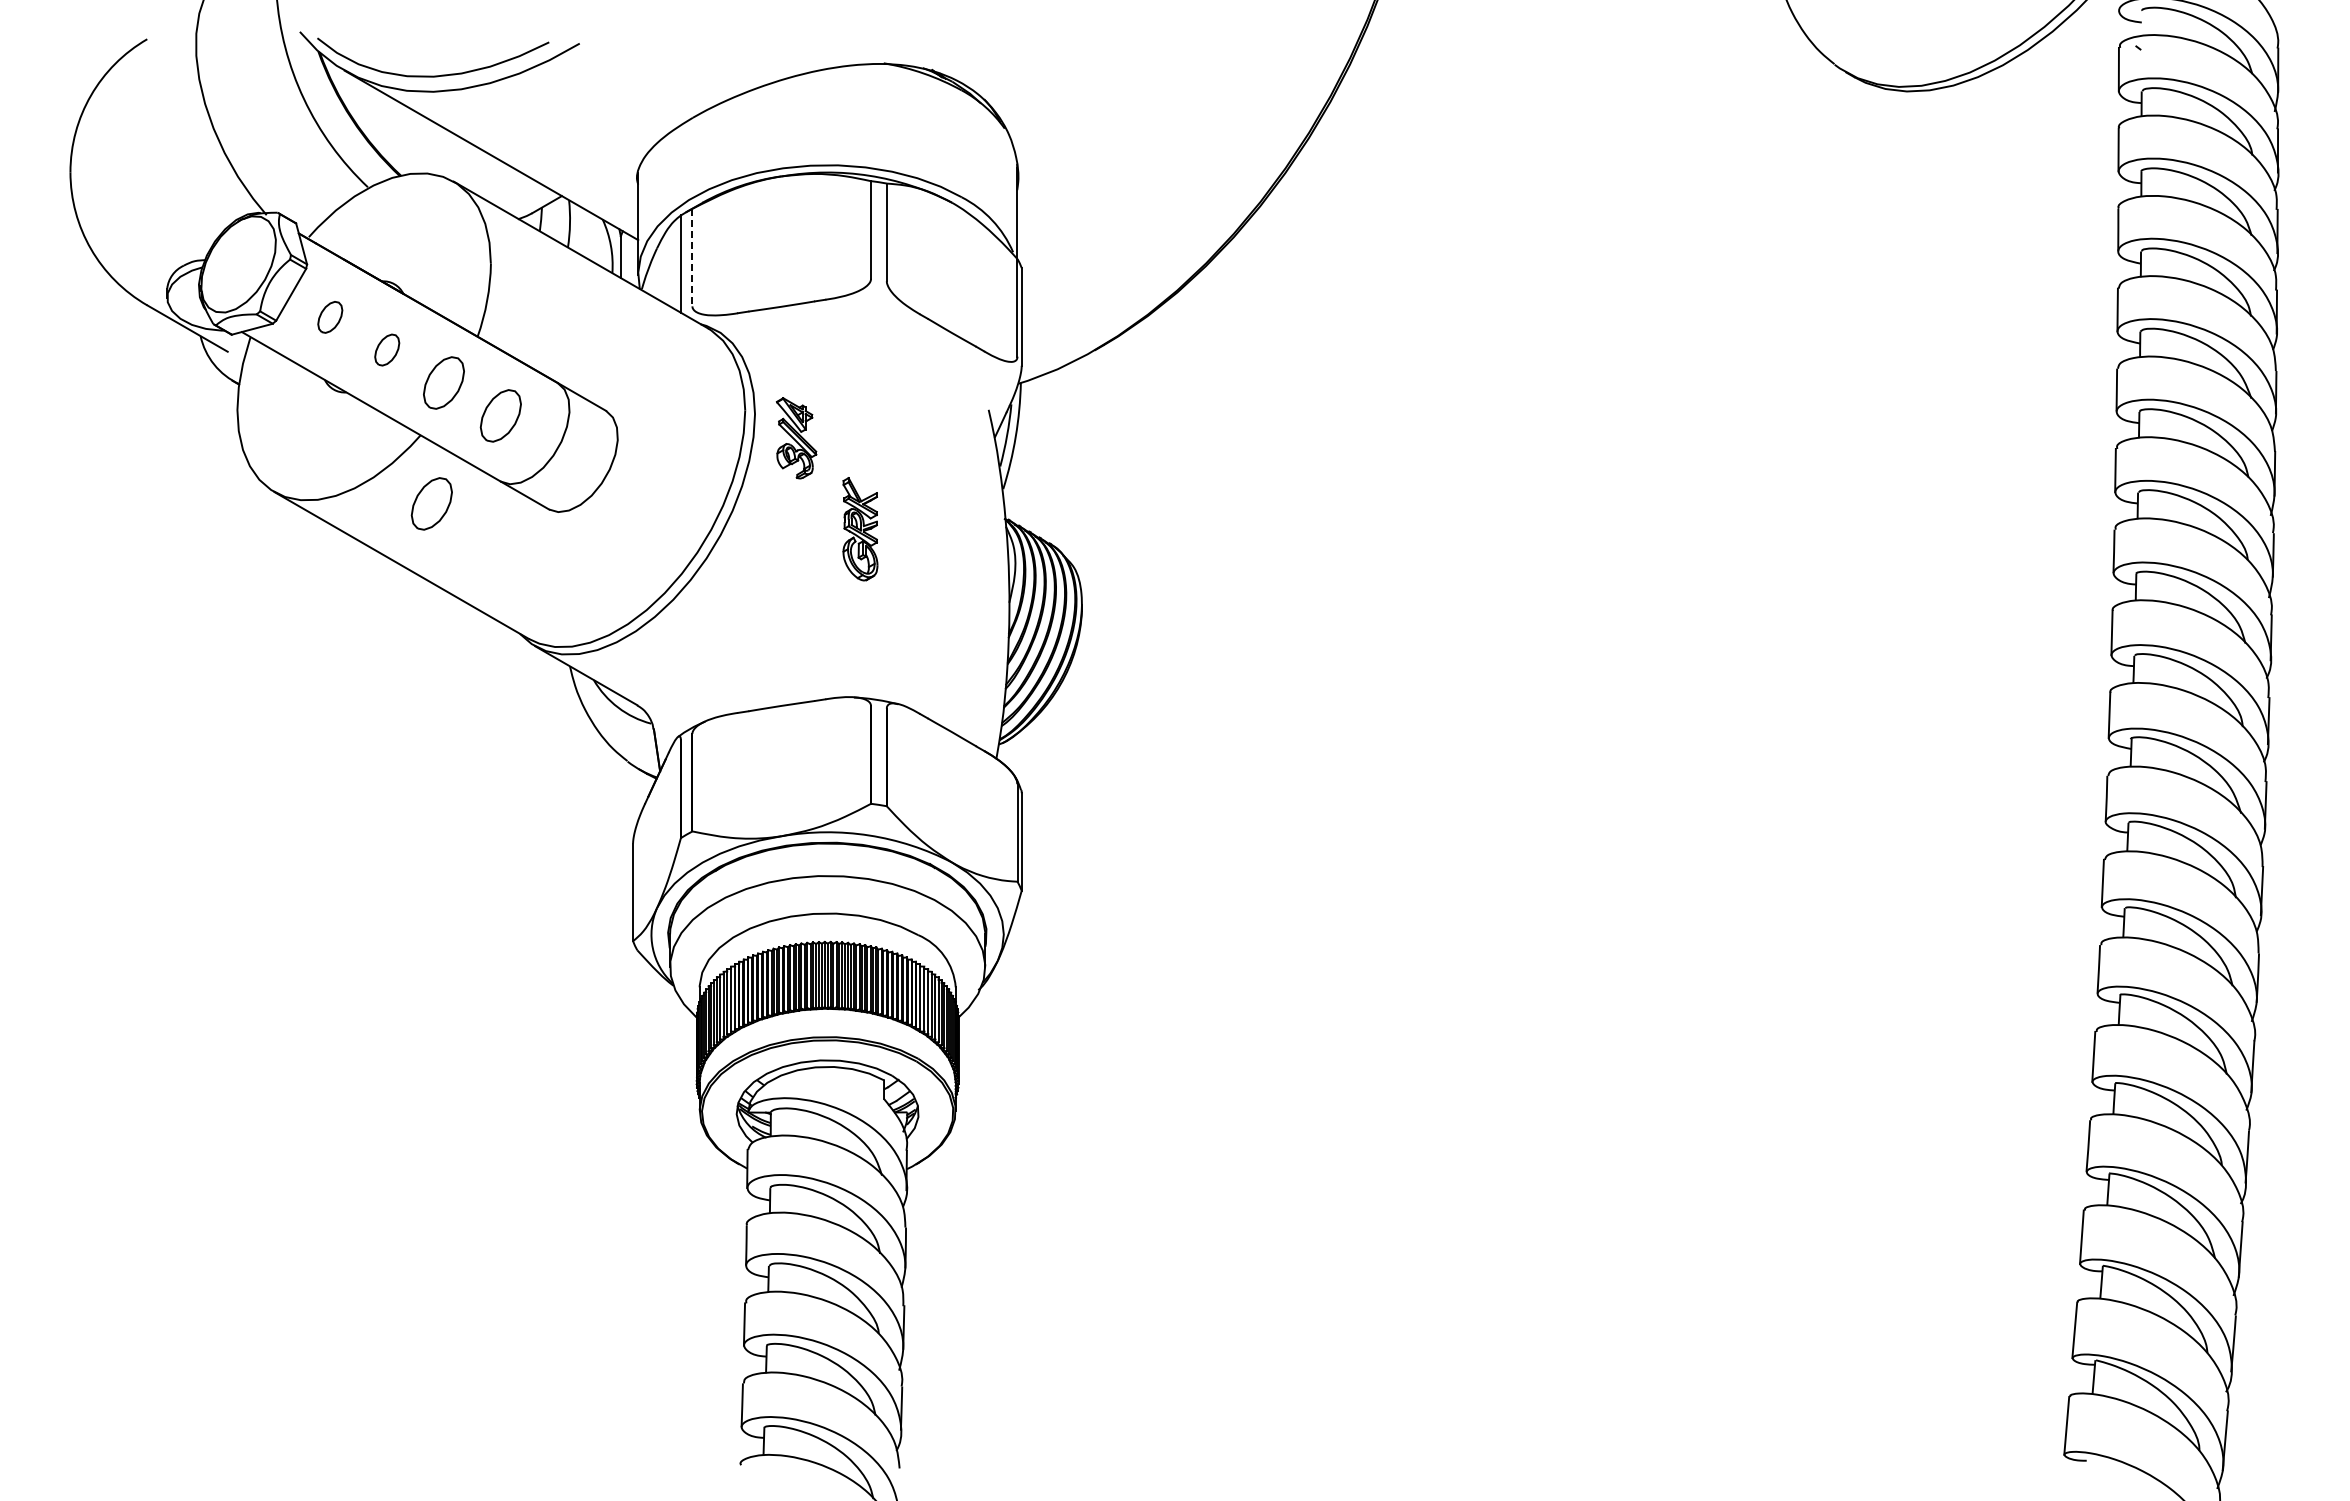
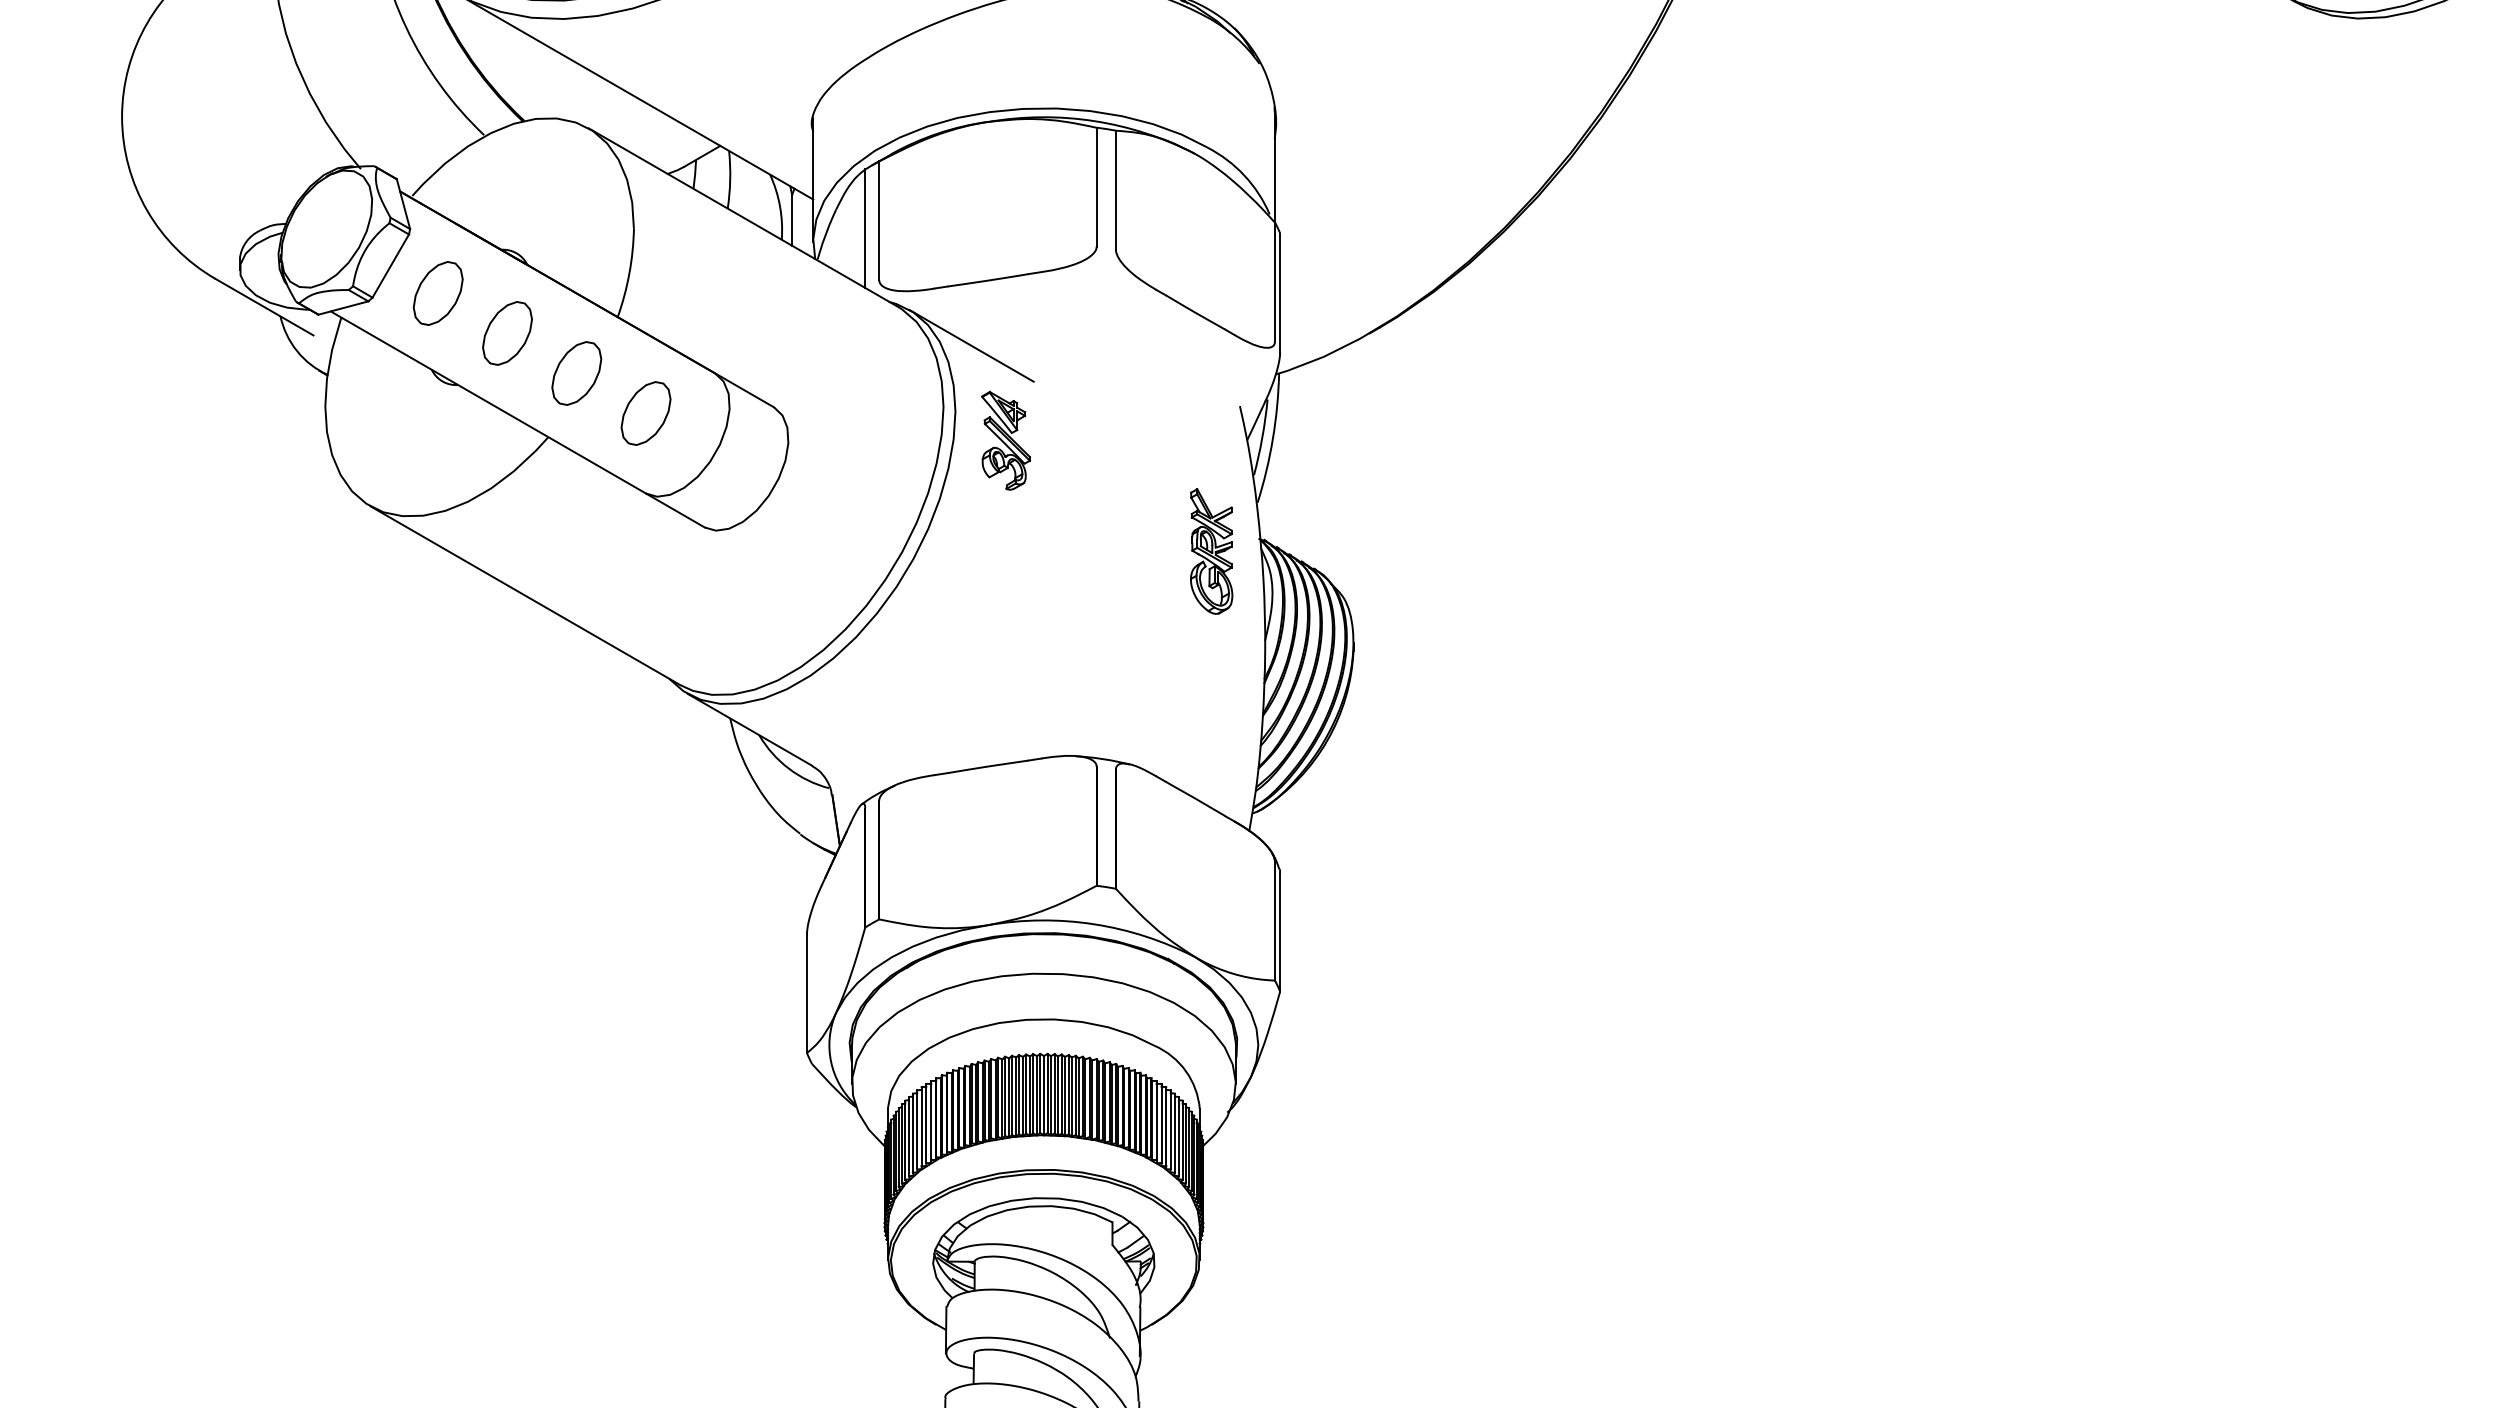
line: (692, 257) -> (879, 220), dashed -> solid
part: (330, 317) -> (438, 293), size x1.67
part: (387, 349) -> (508, 332), size x1.67
line: (768, 359) -> (971, 344), added
part: (431, 503) -> (561, 520), removed
part: (860, 529) -> (1211, 551), moved

